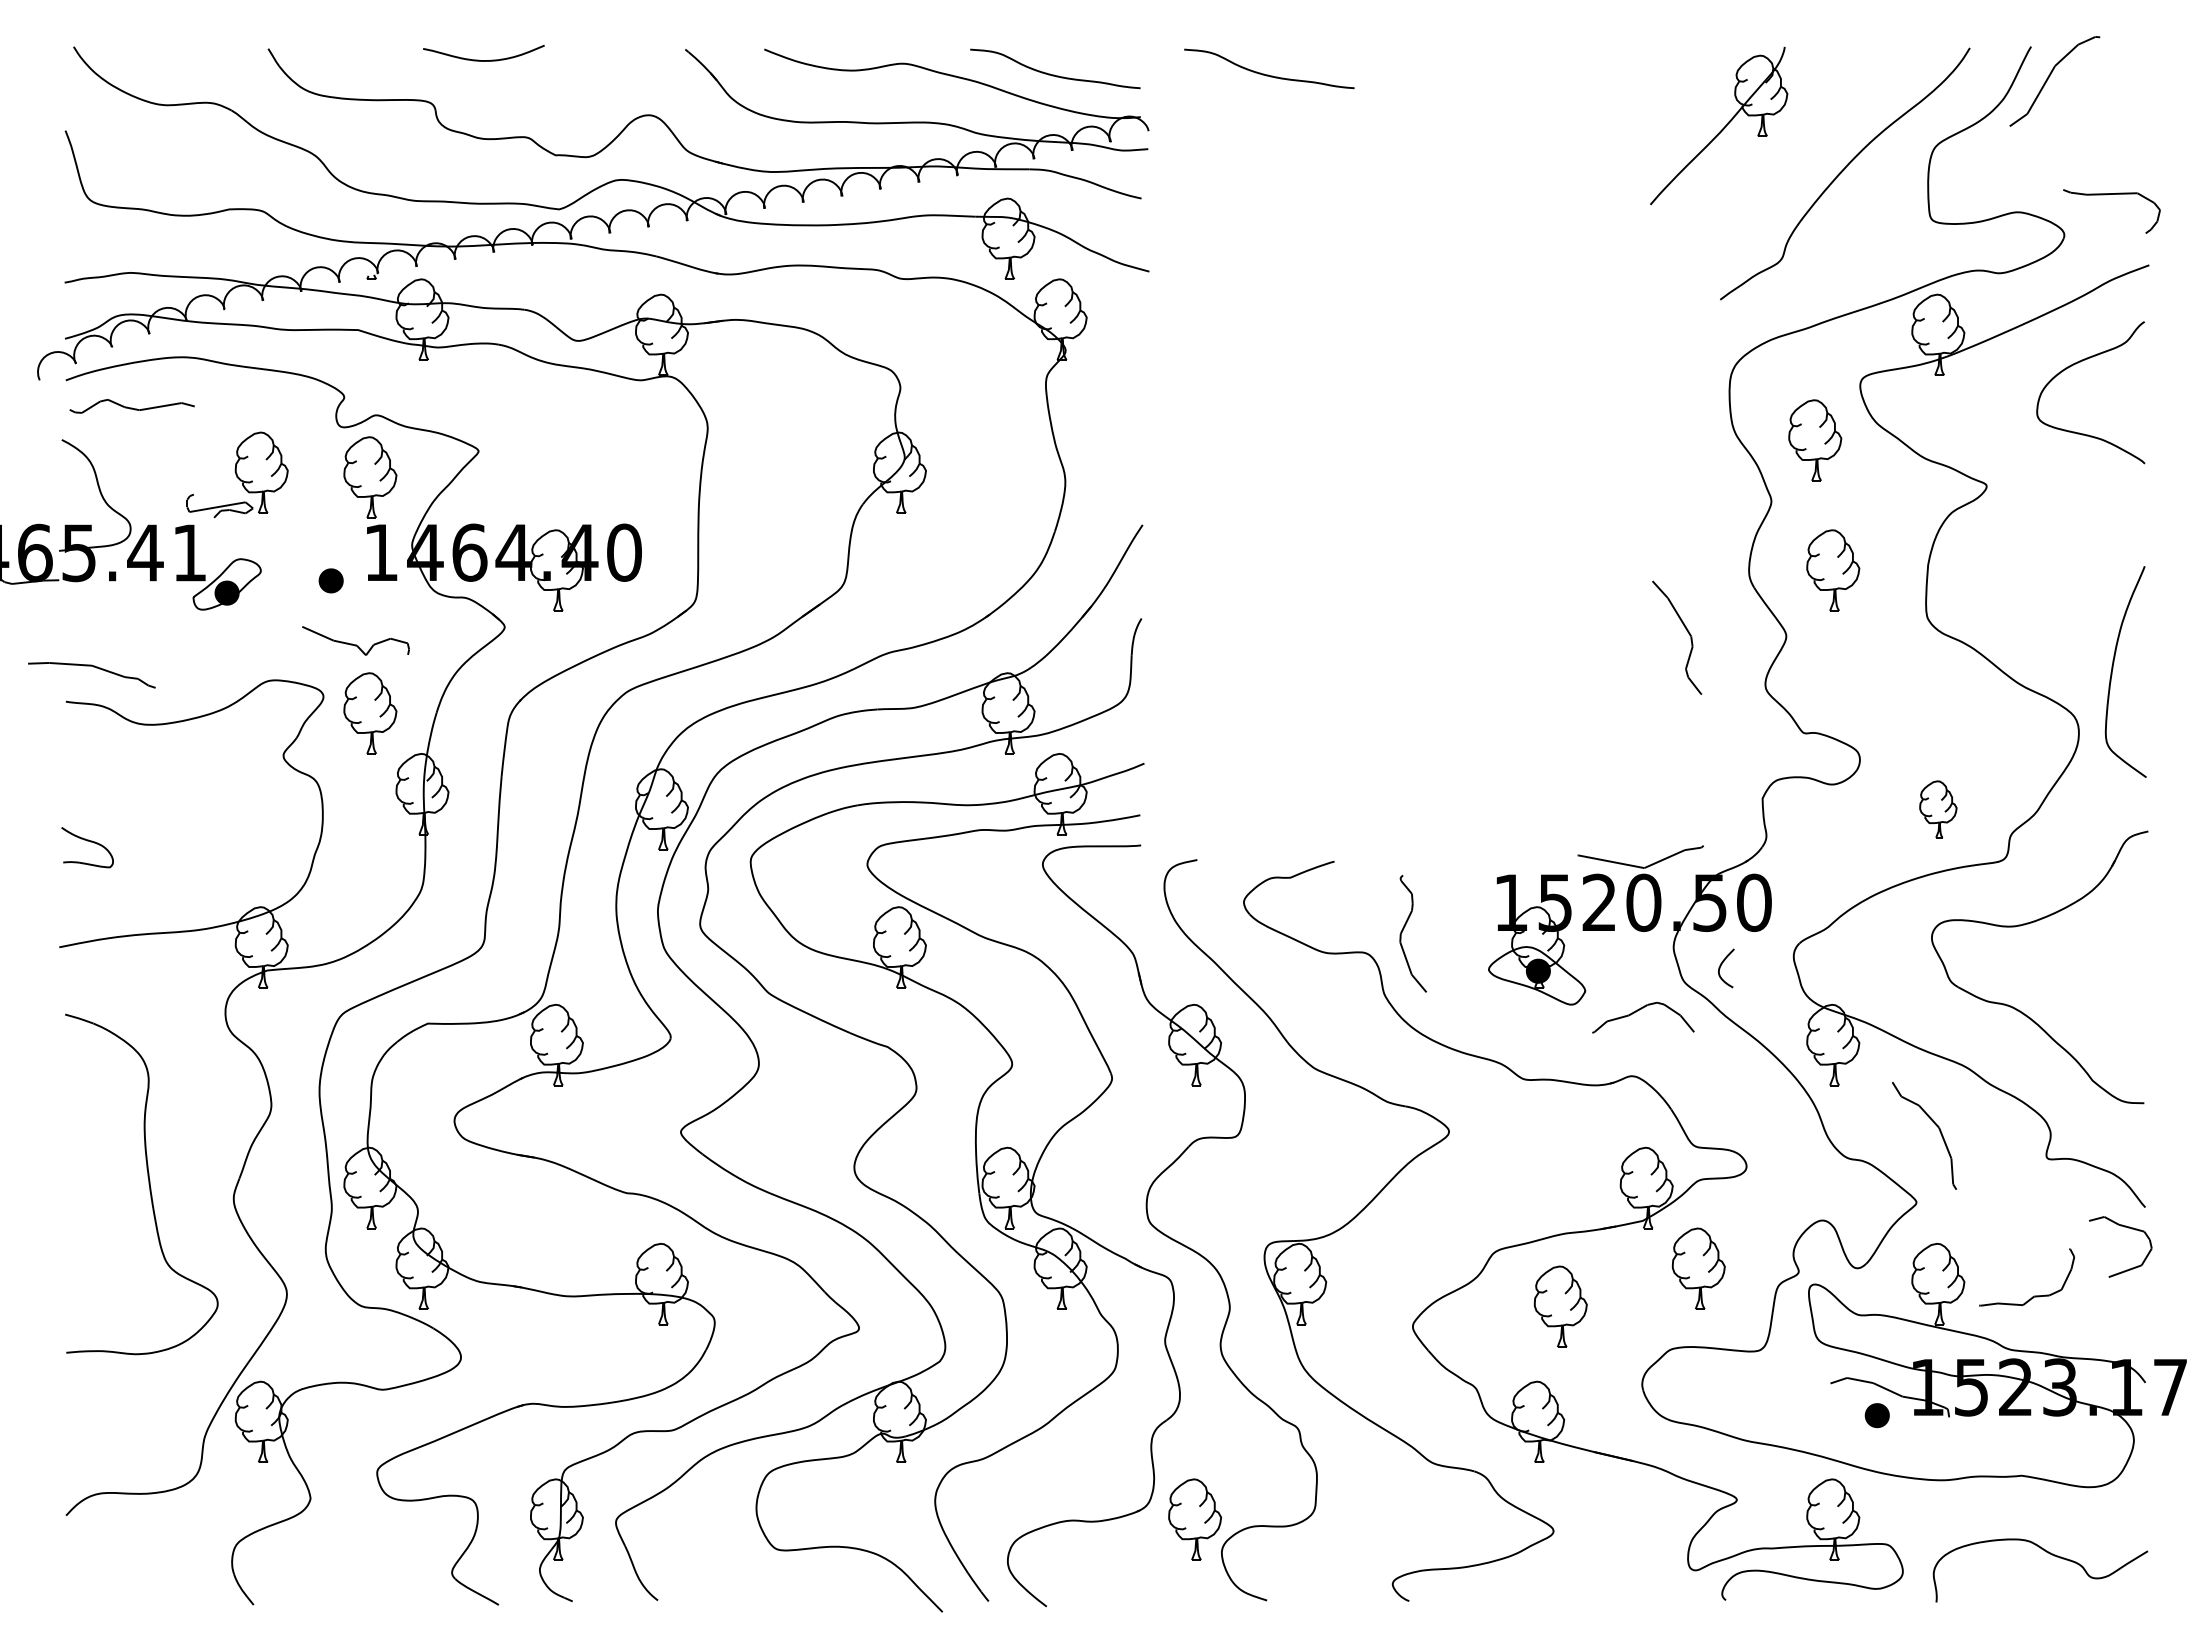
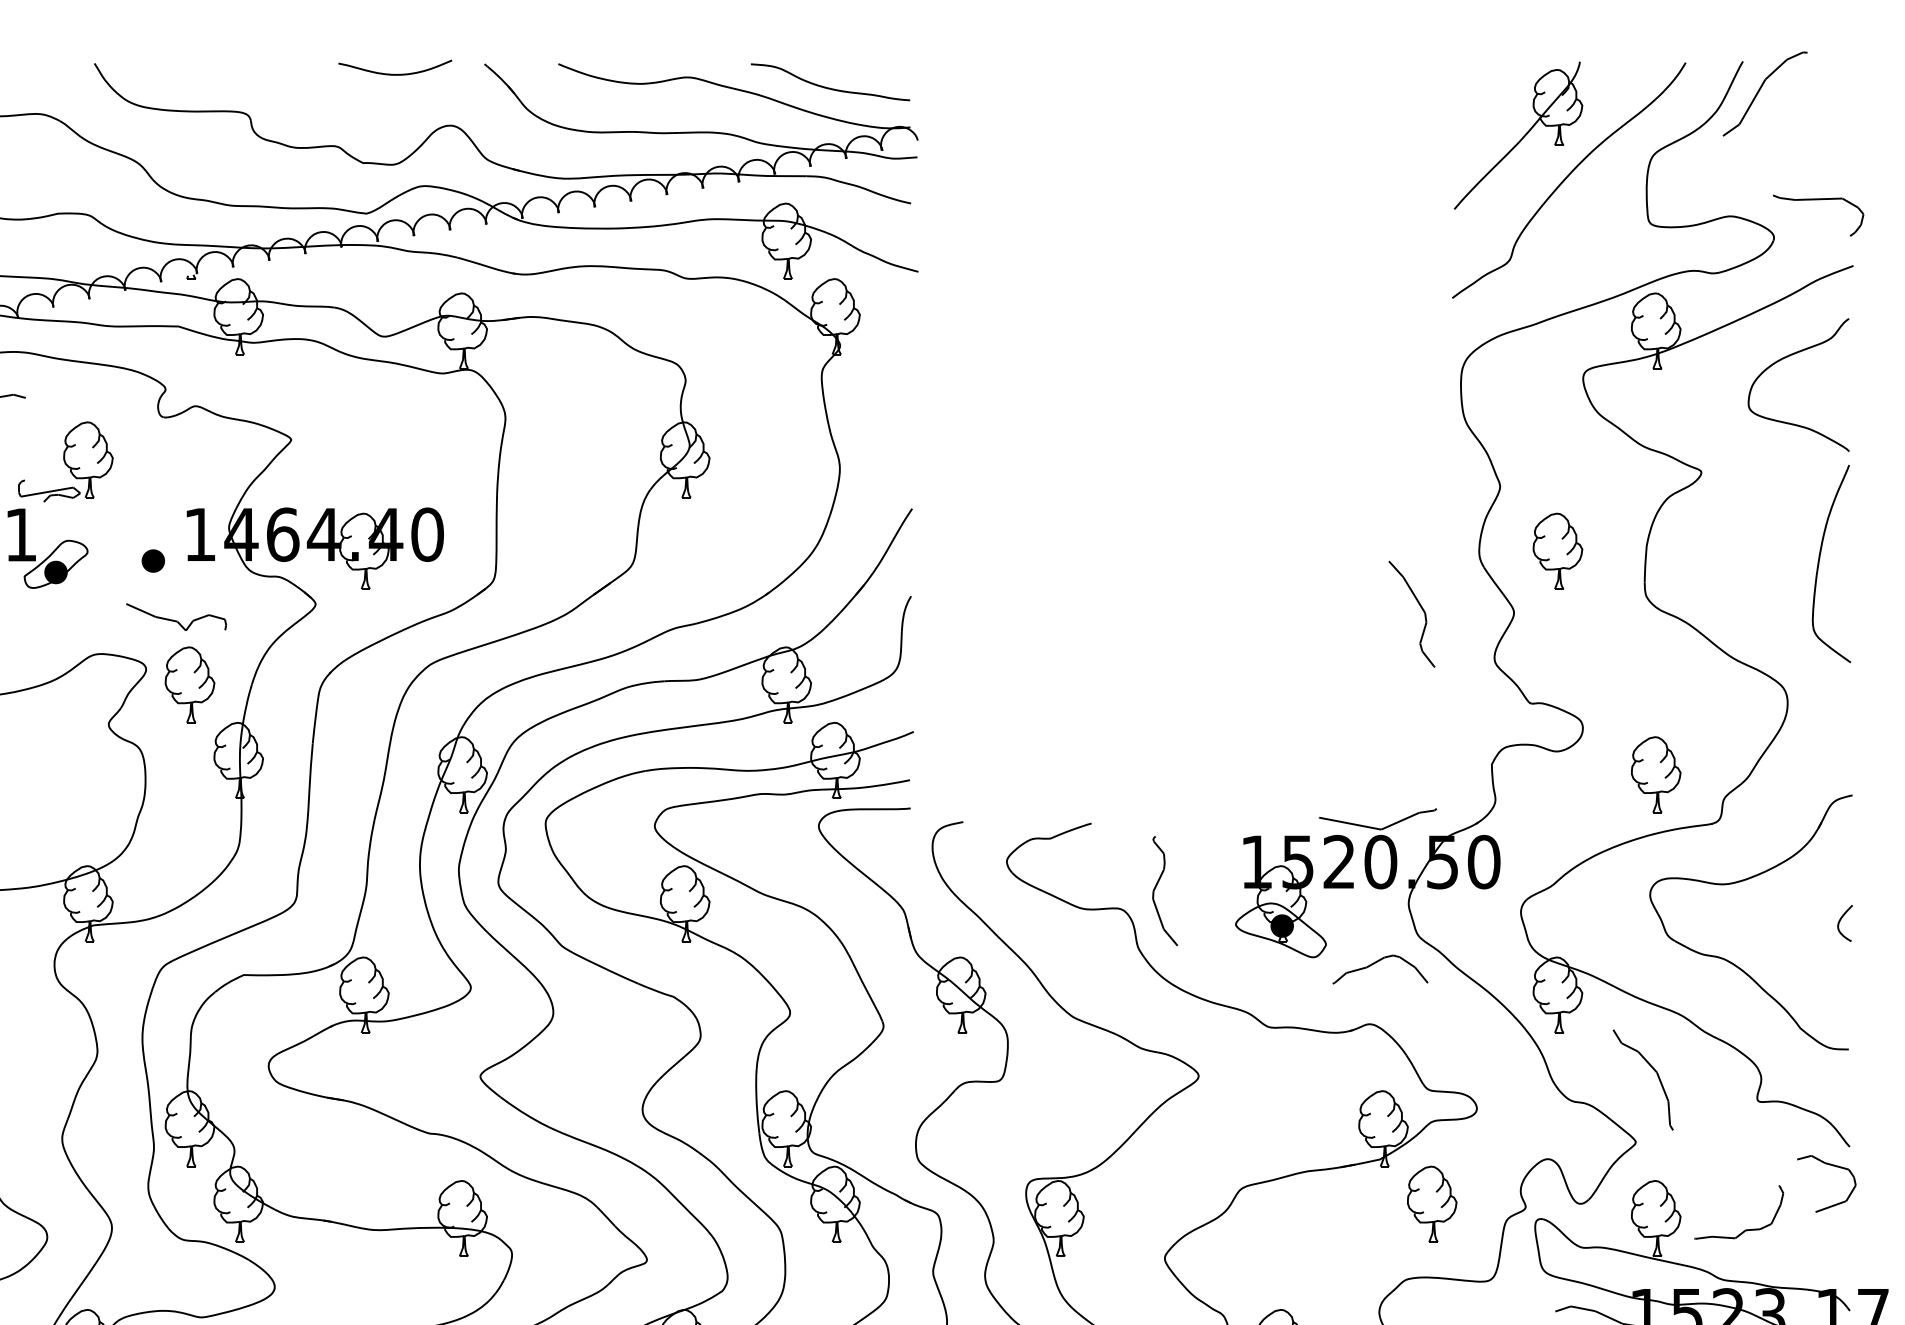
curve: (483, 60) -> (394, 74), moved
curve: (1268, 74) -> (1029, 87), removed
part: (1719, 125) -> (1518, 135), moved
part: (1815, 440) -> (1541, 429), removed
part: (370, 477) -> (190, 464), removed
curve: (2113, 669) -> (1820, 561), moved
part: (1938, 809) -> (1656, 774), size x1.43
curve: (1721, 966) -> (1840, 921), moved
part: (1560, 1306) -> (1302, 1239), removed

